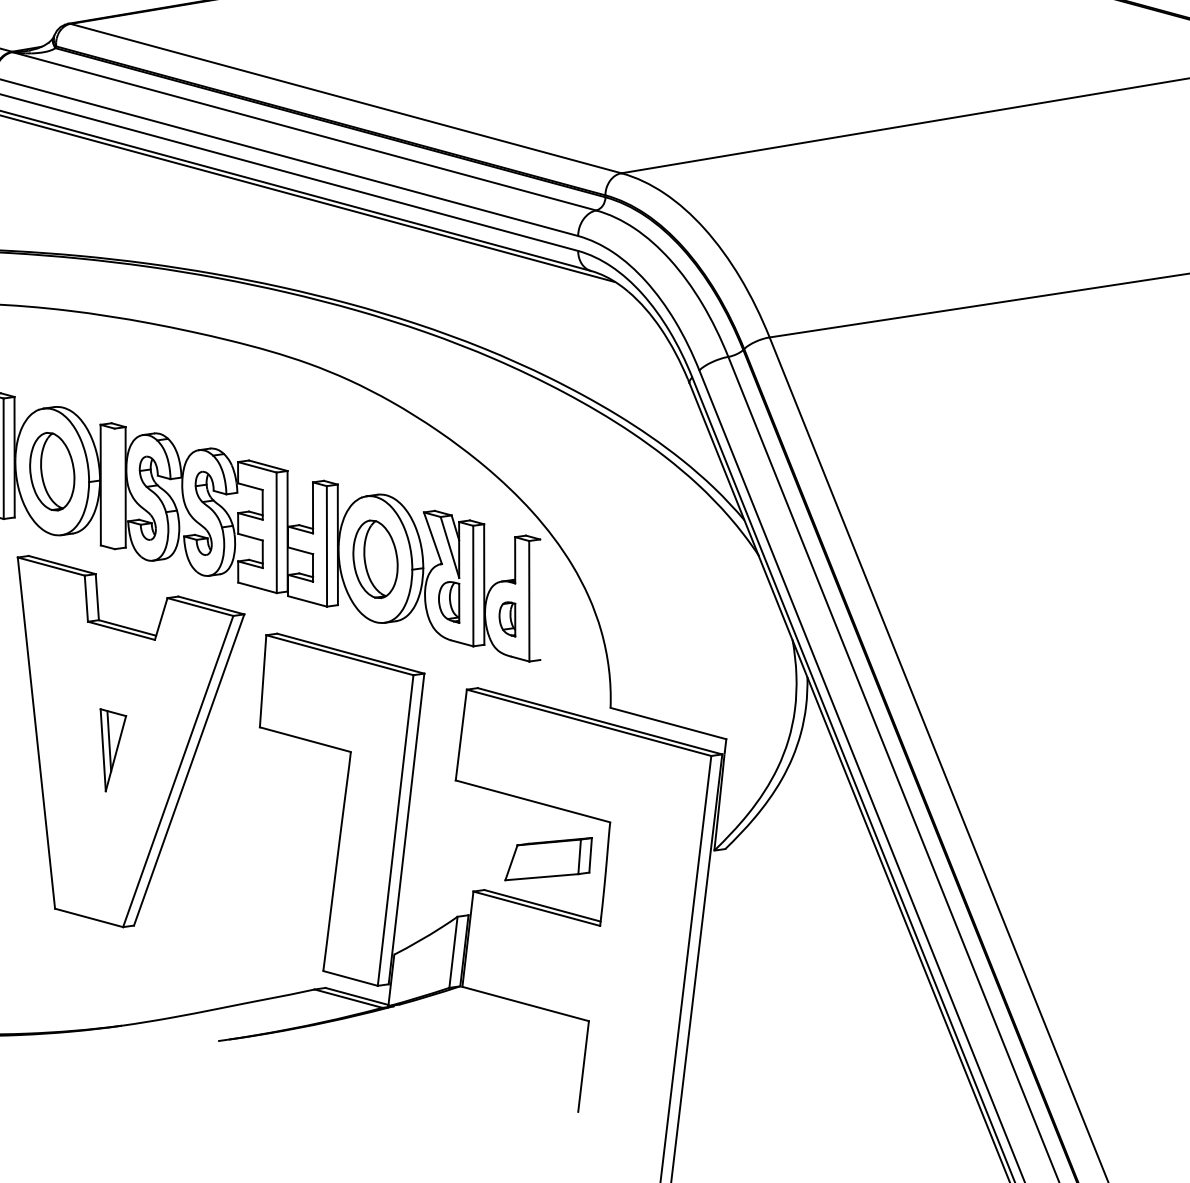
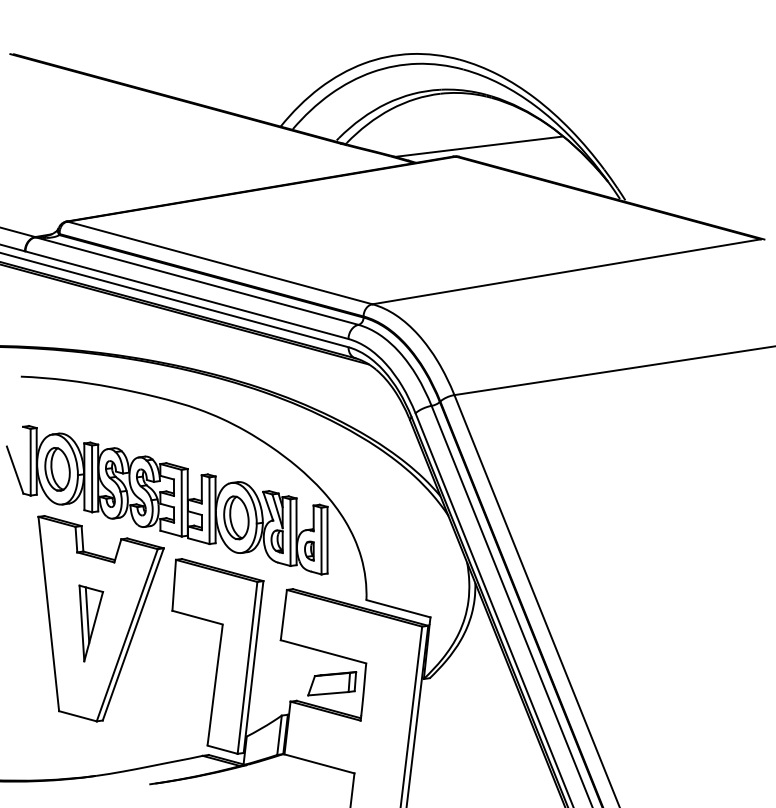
line: (115, 488) -> (92, 478), added
line: (540, 598) -> (327, 539), added
part: (113, 750) -> (91, 623), size x1.67

